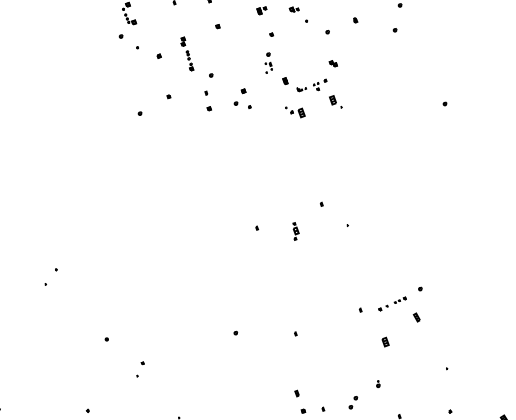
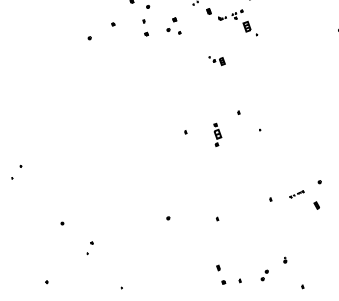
part: (335, 101) -> (250, 28), size x1.4
part: (295, 112) -> (217, 61), moved
part: (295, 231) -> (217, 134), size x1.6
part: (392, 303) -> (296, 194), size x0.6
part: (385, 341) -> (291, 225), removed

